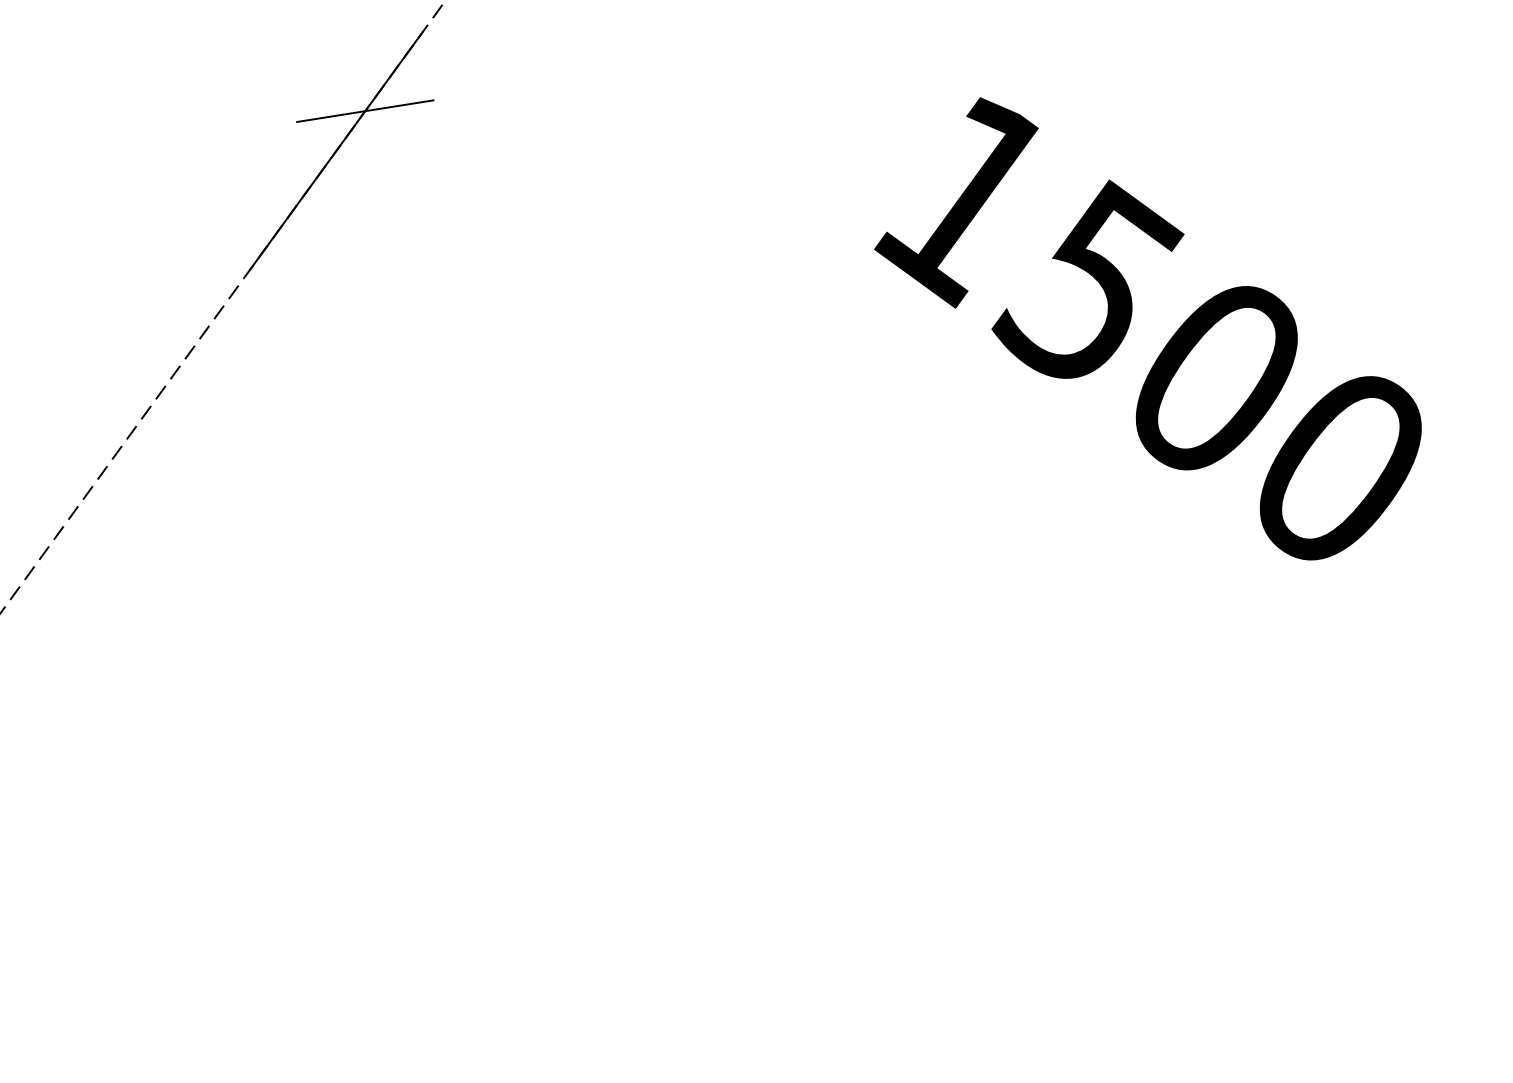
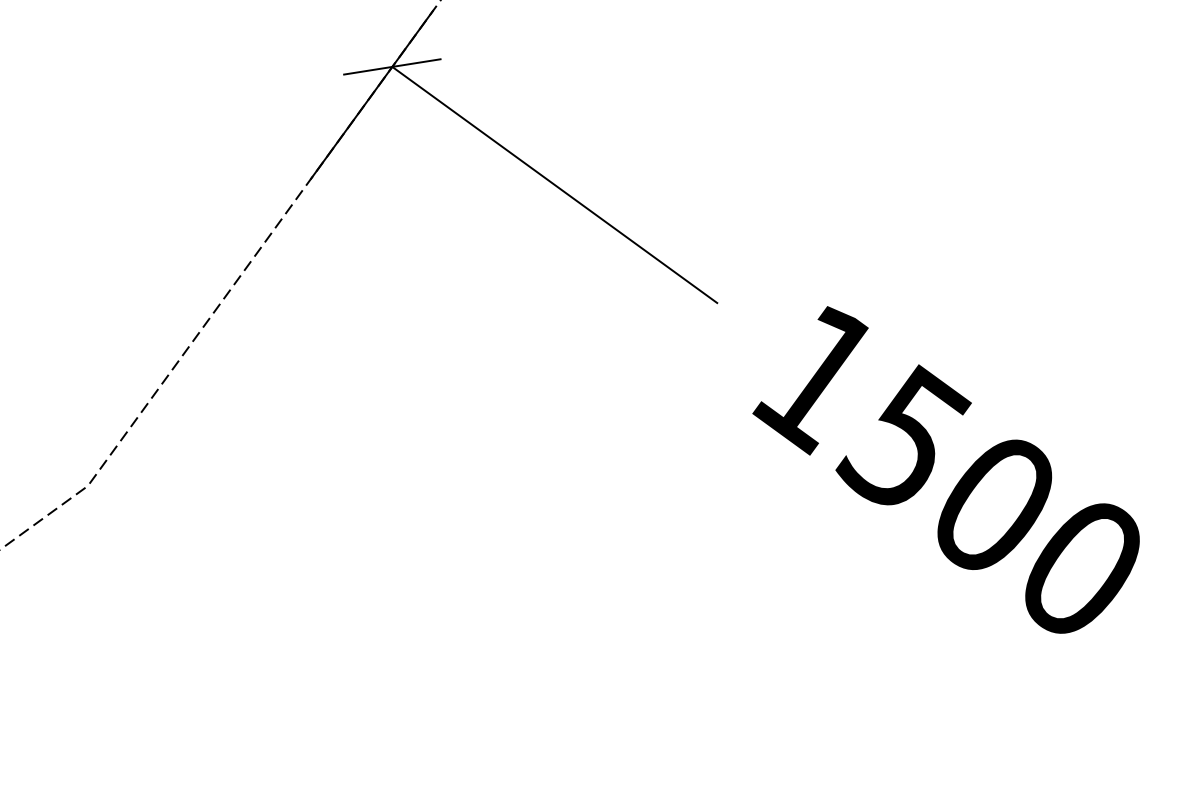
line: (594, 277) -> (554, 184), added
text: (1147, 328) -> (945, 469), moved

